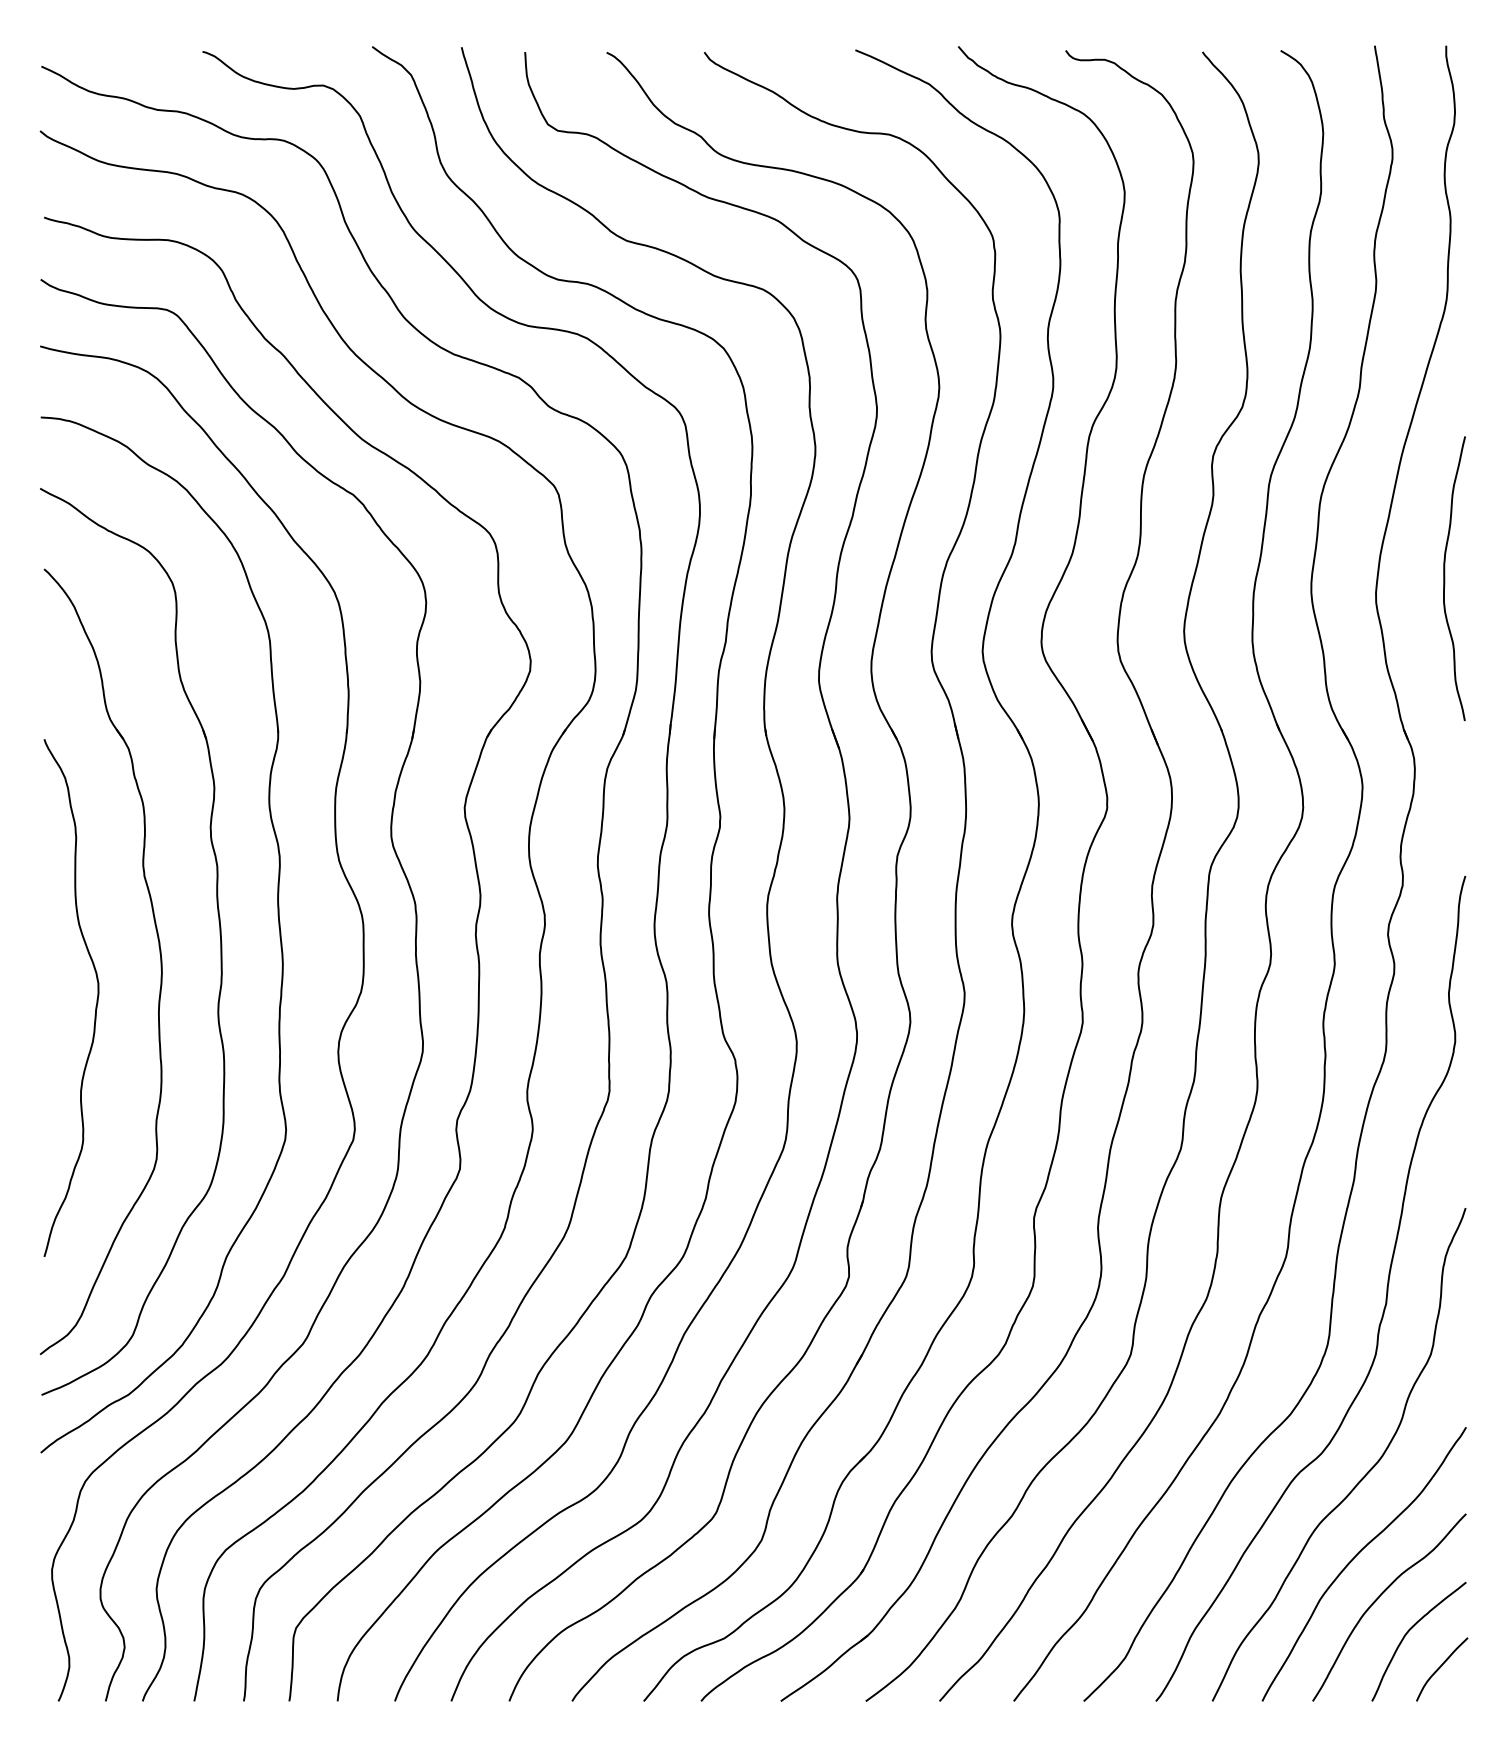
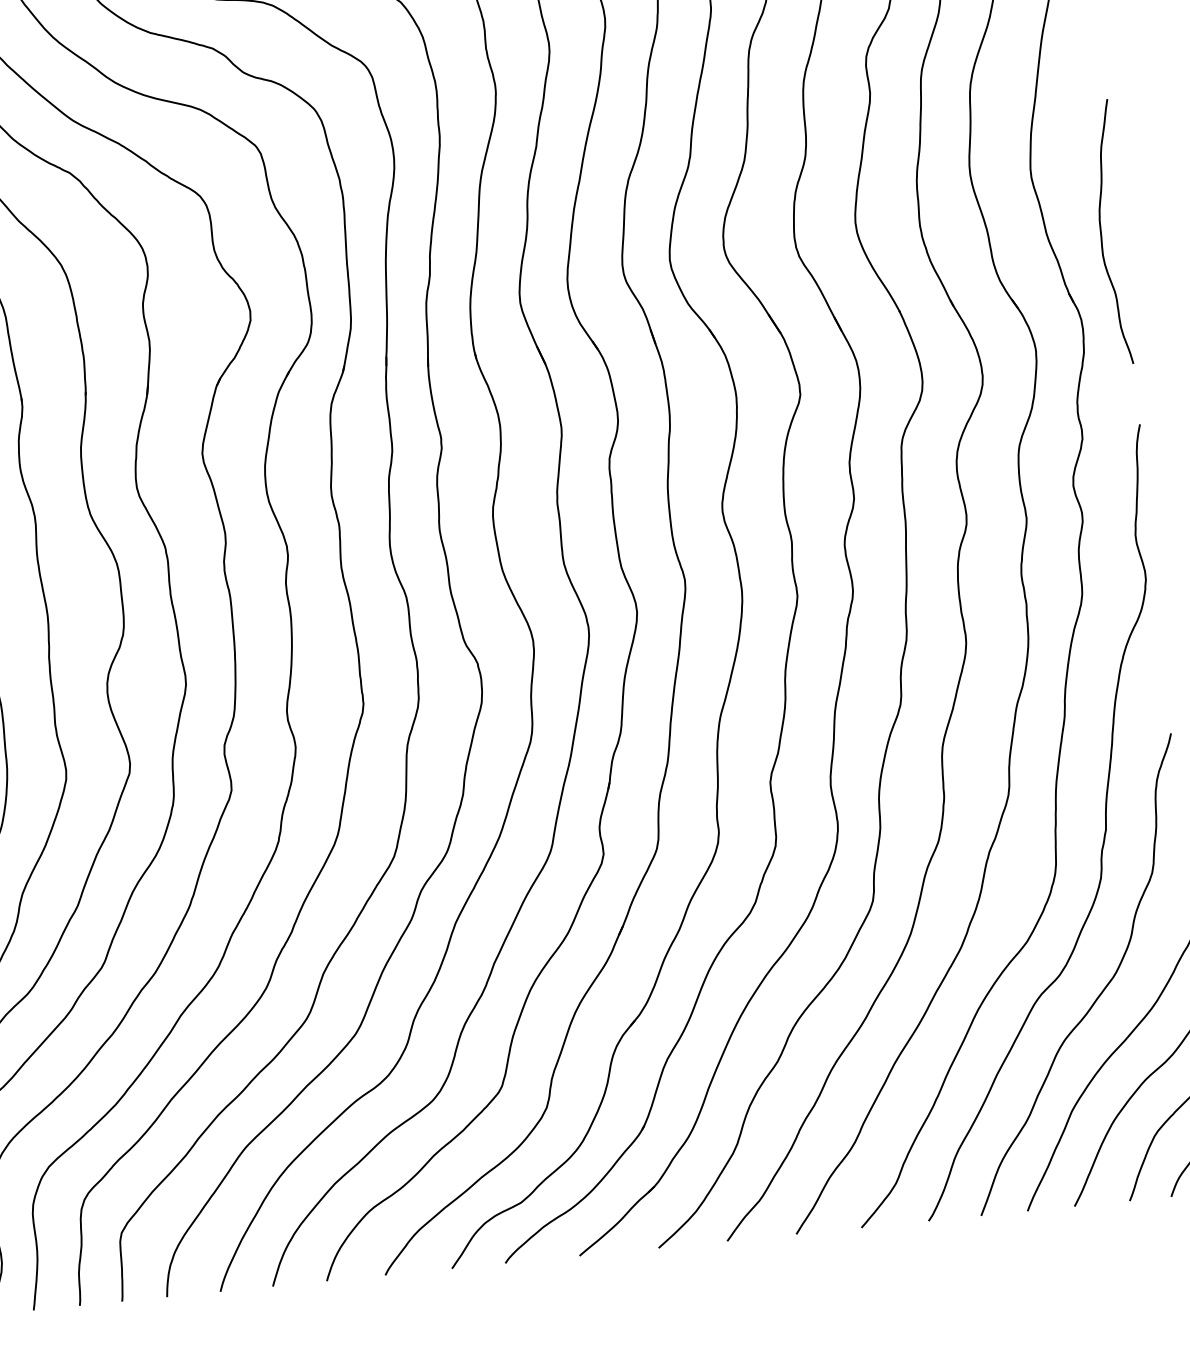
curve: (1445, 578) -> (1102, 233), moved

